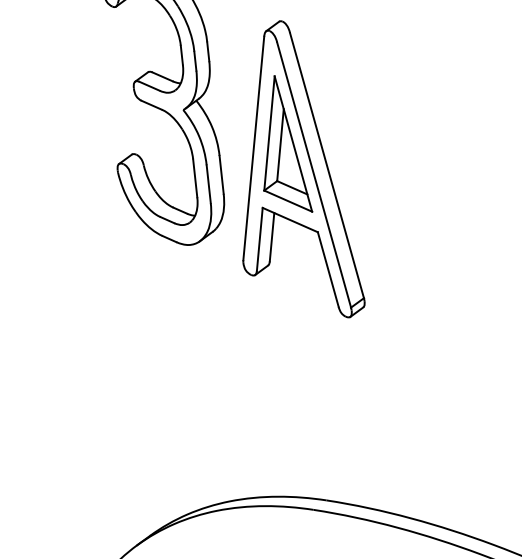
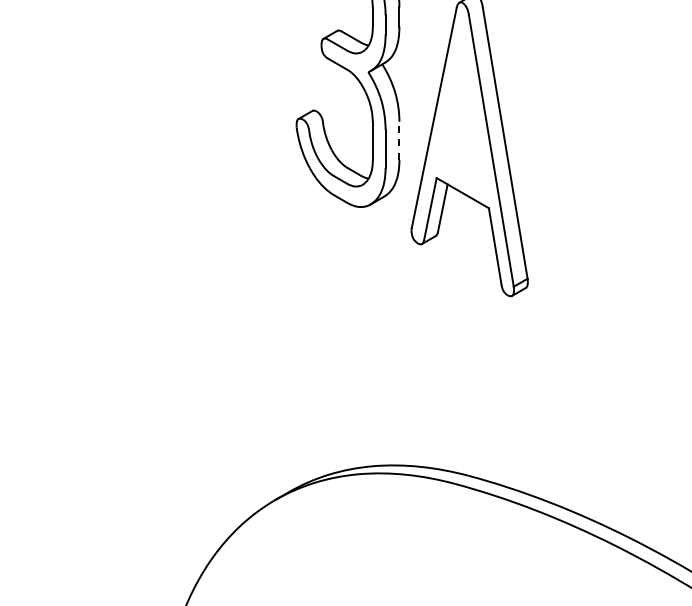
part: (281, 144) -> (462, 117), removed
line: (221, 174) -> (399, 140), solid -> dashed

